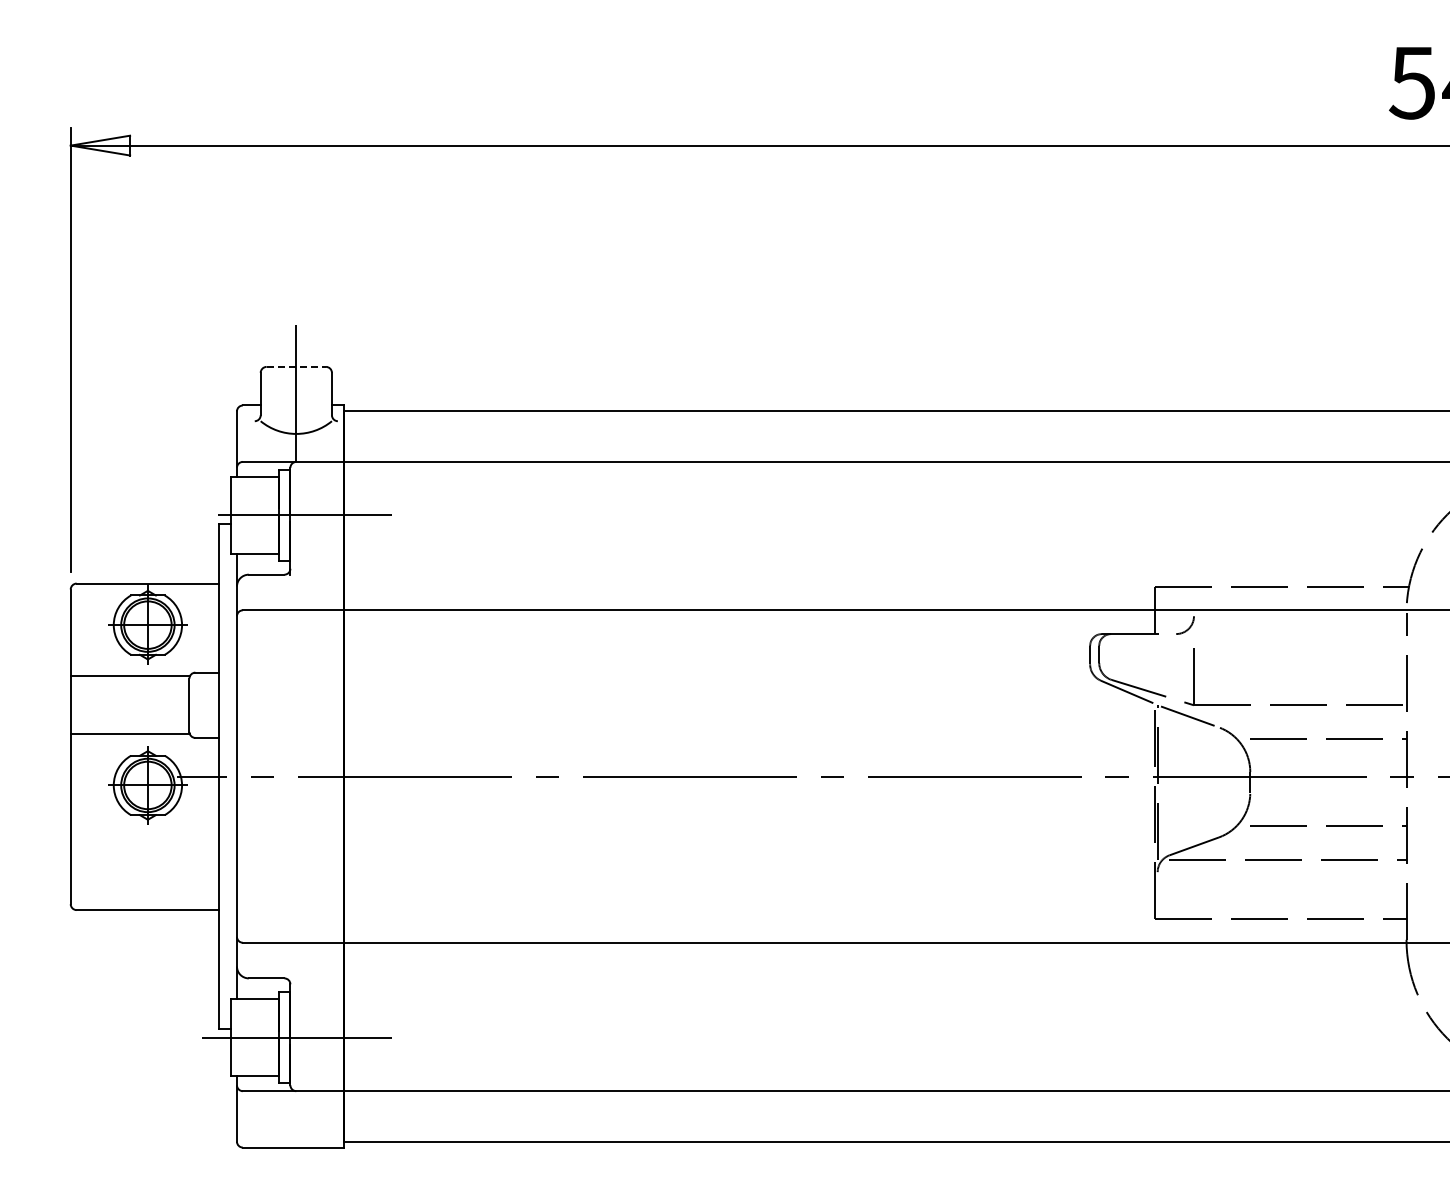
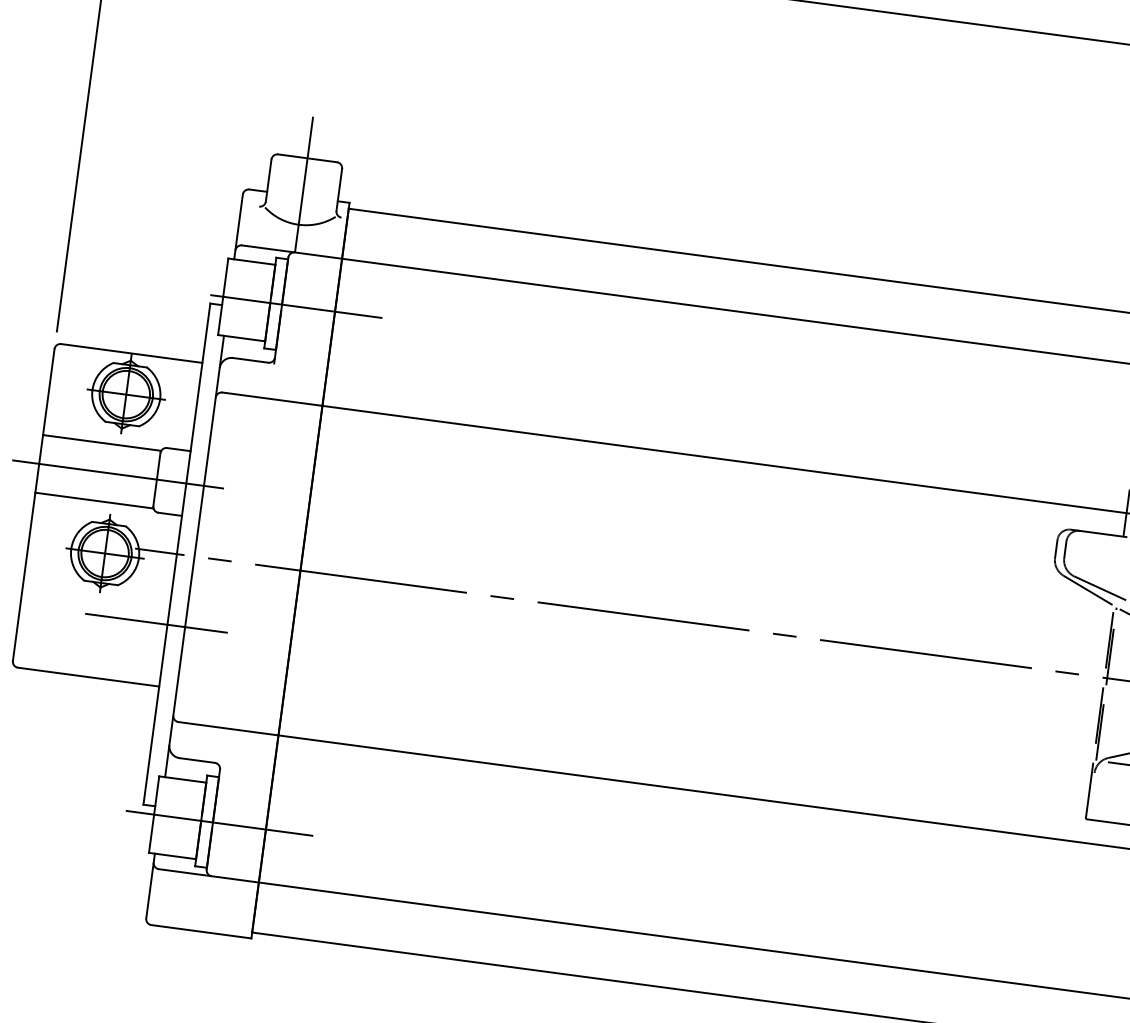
line: (296, 366) -> (307, 157), dashed -> solid
line: (157, 705) -> (125, 475), added
line: (208, 847) -> (156, 623), added

